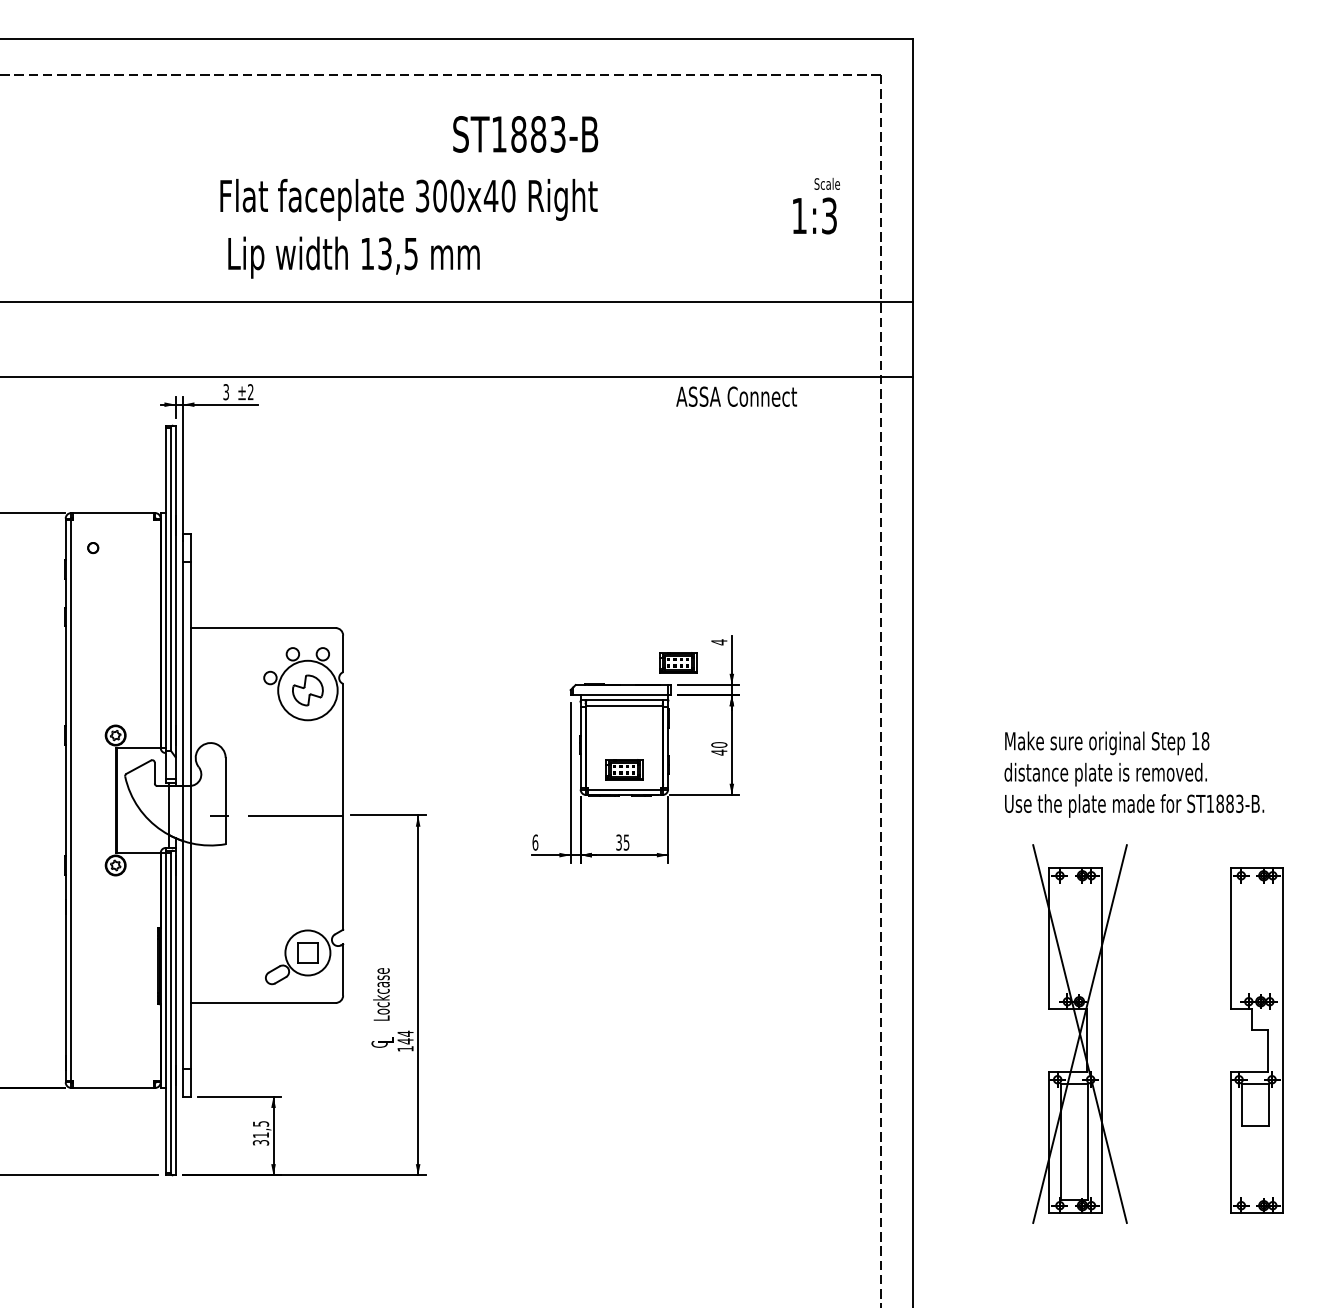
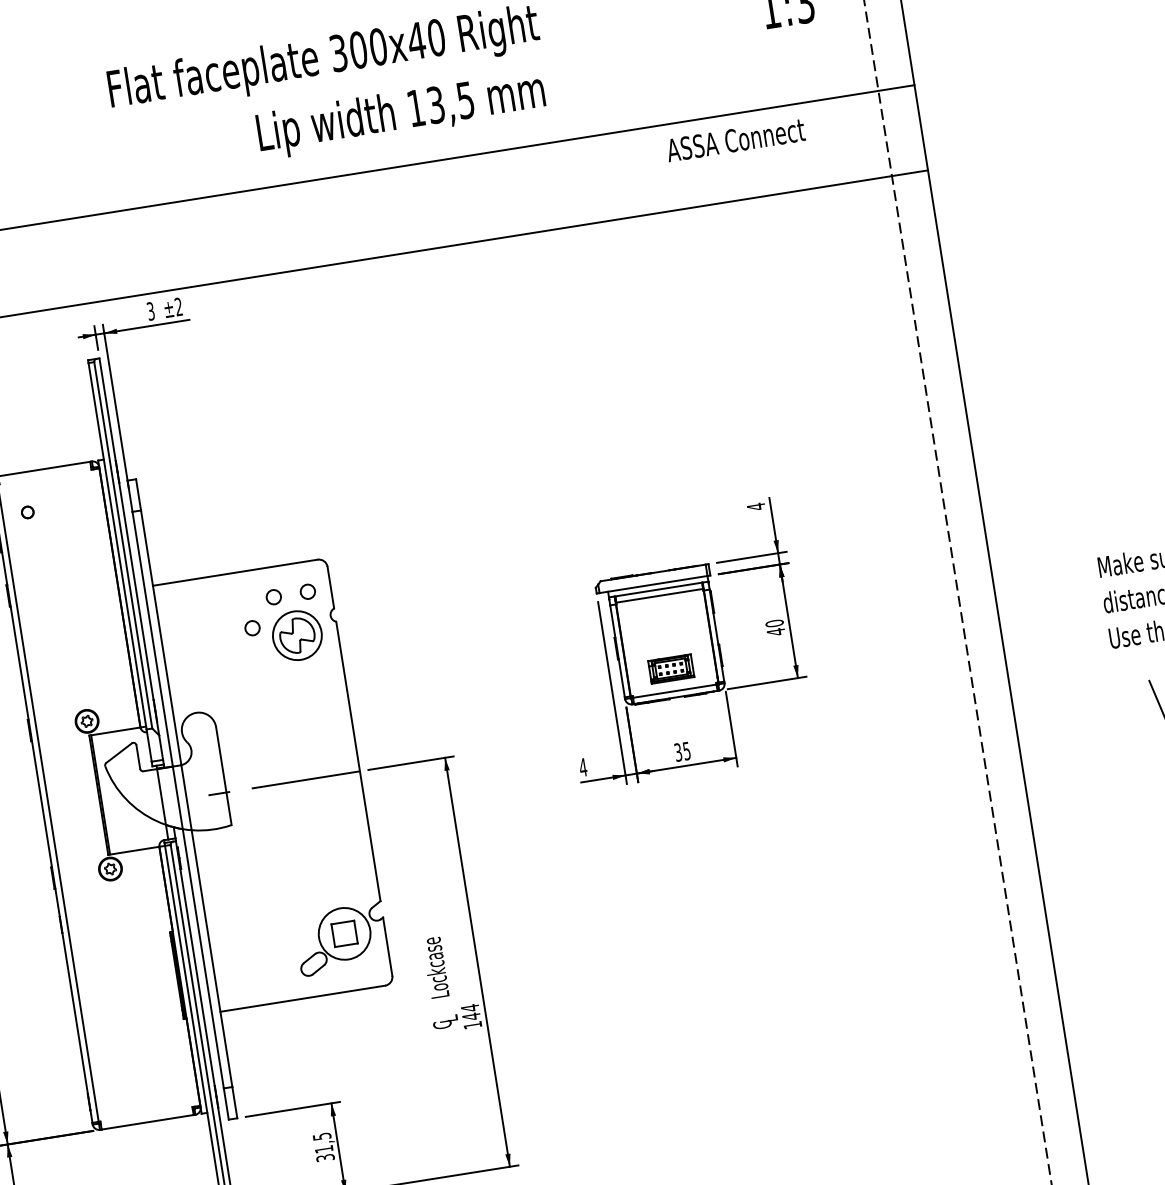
text: (353, 257) -> (400, 114), moved
text: (736, 396) -> (735, 139), moved
part: (678, 662) -> (713, 537), removed
circle: (307, 690) -> (296, 635), size x0.71
text: (535, 842) -> (583, 767), 6 -> 4

